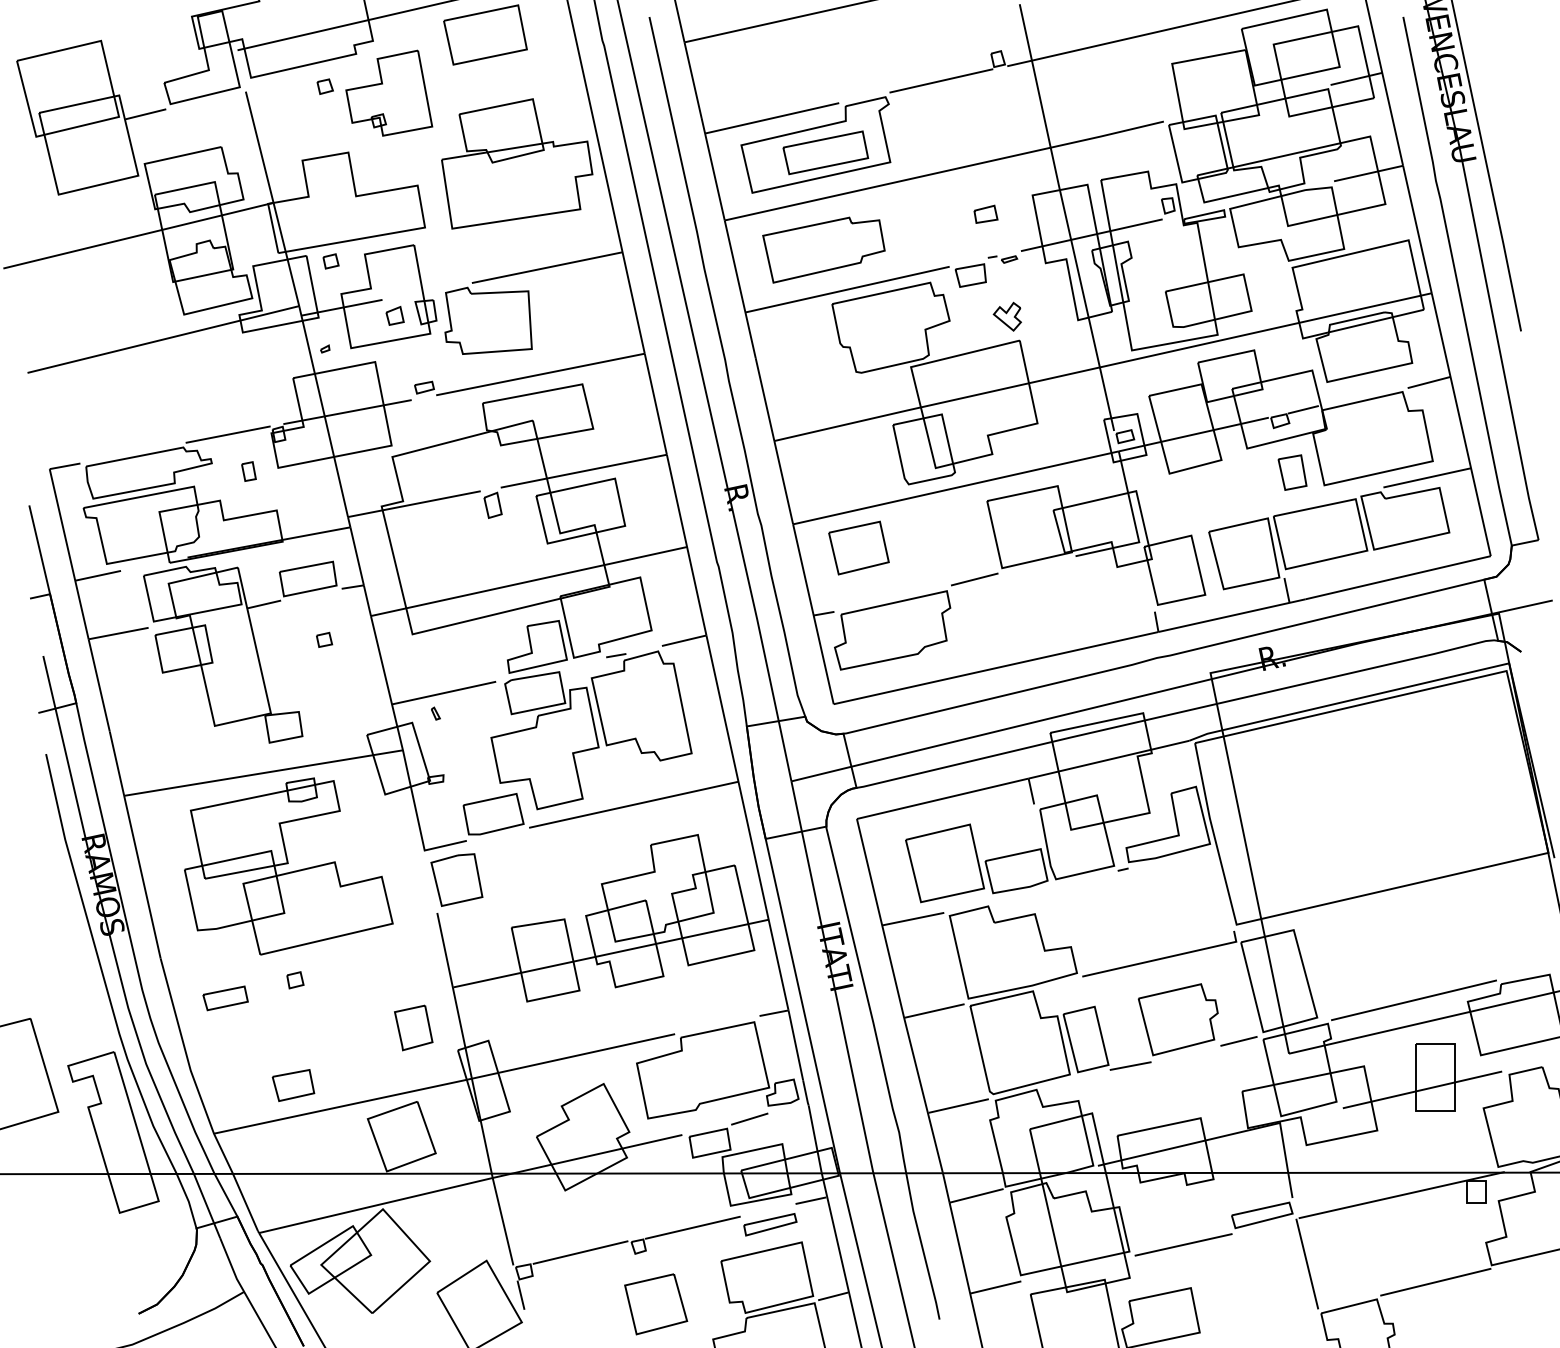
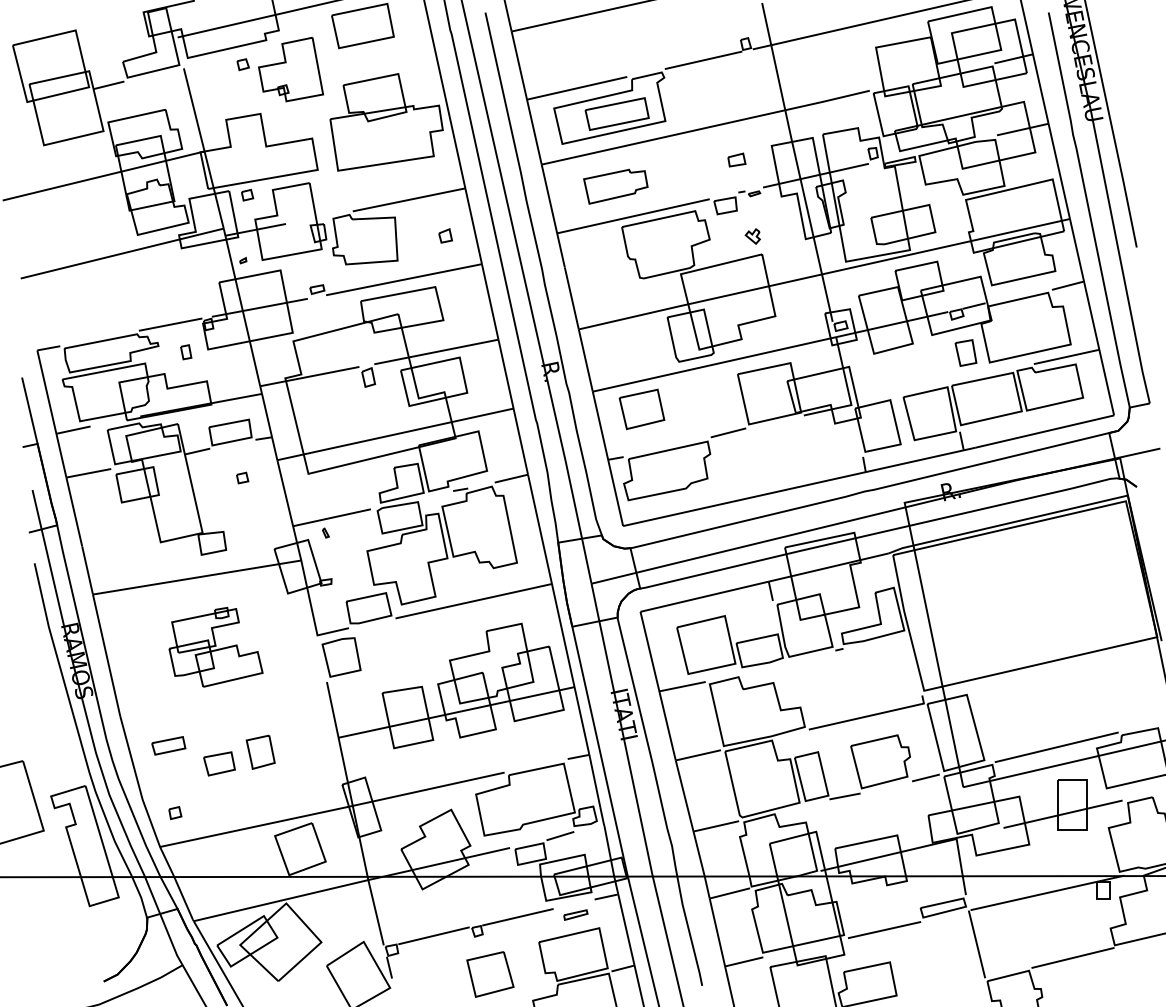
part: (823, 249) -> (615, 186), size x0.7
part: (394, 315) -> (445, 235), moved
part: (1006, 316) -> (752, 236), size x0.7
part: (288, 866) -> (215, 647), size x0.6
part: (295, 980) -> (175, 813), moved
part: (413, 1027) -> (260, 751), moved
part: (293, 1085) -> (219, 763), moved
part: (770, 1224) -> (575, 914), size x0.6

